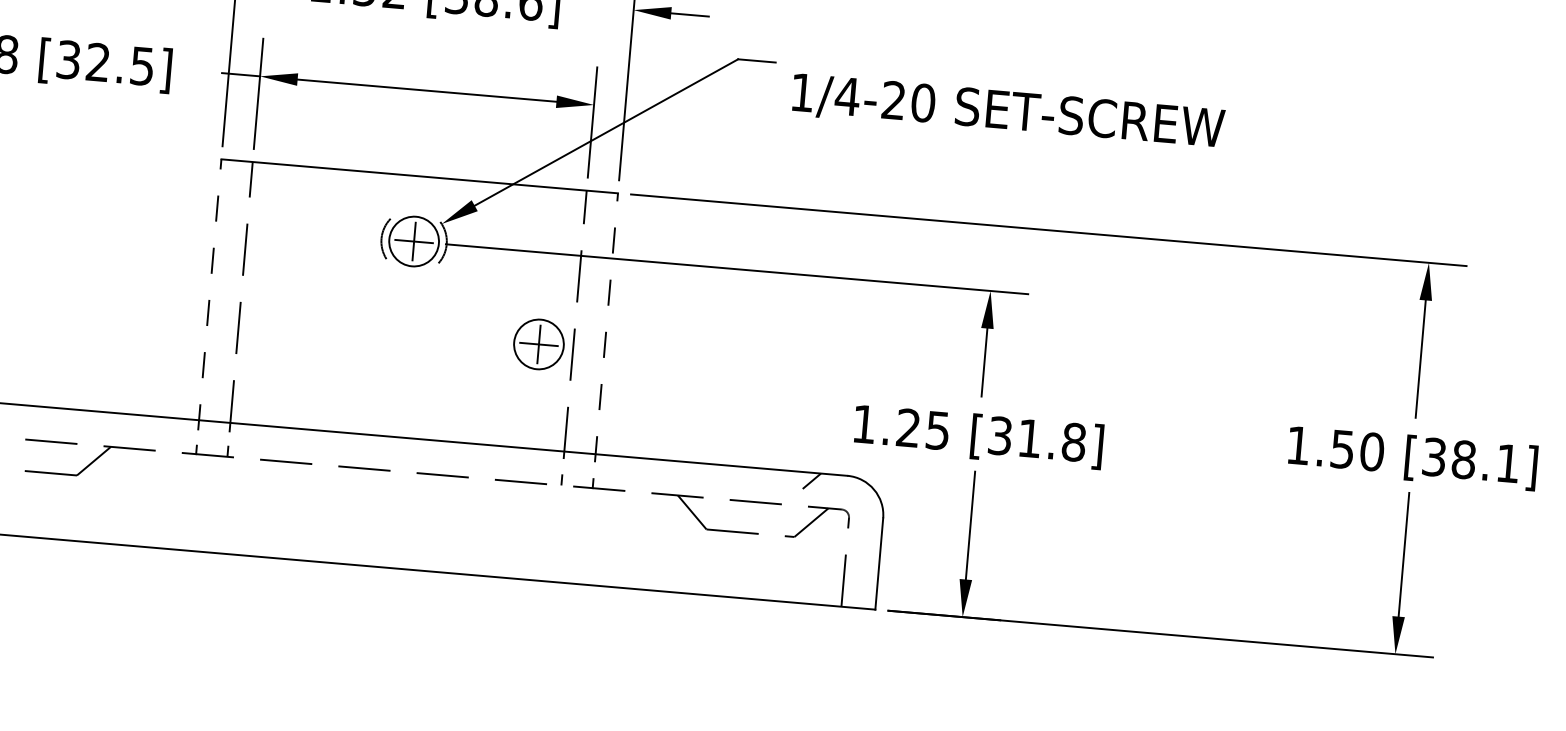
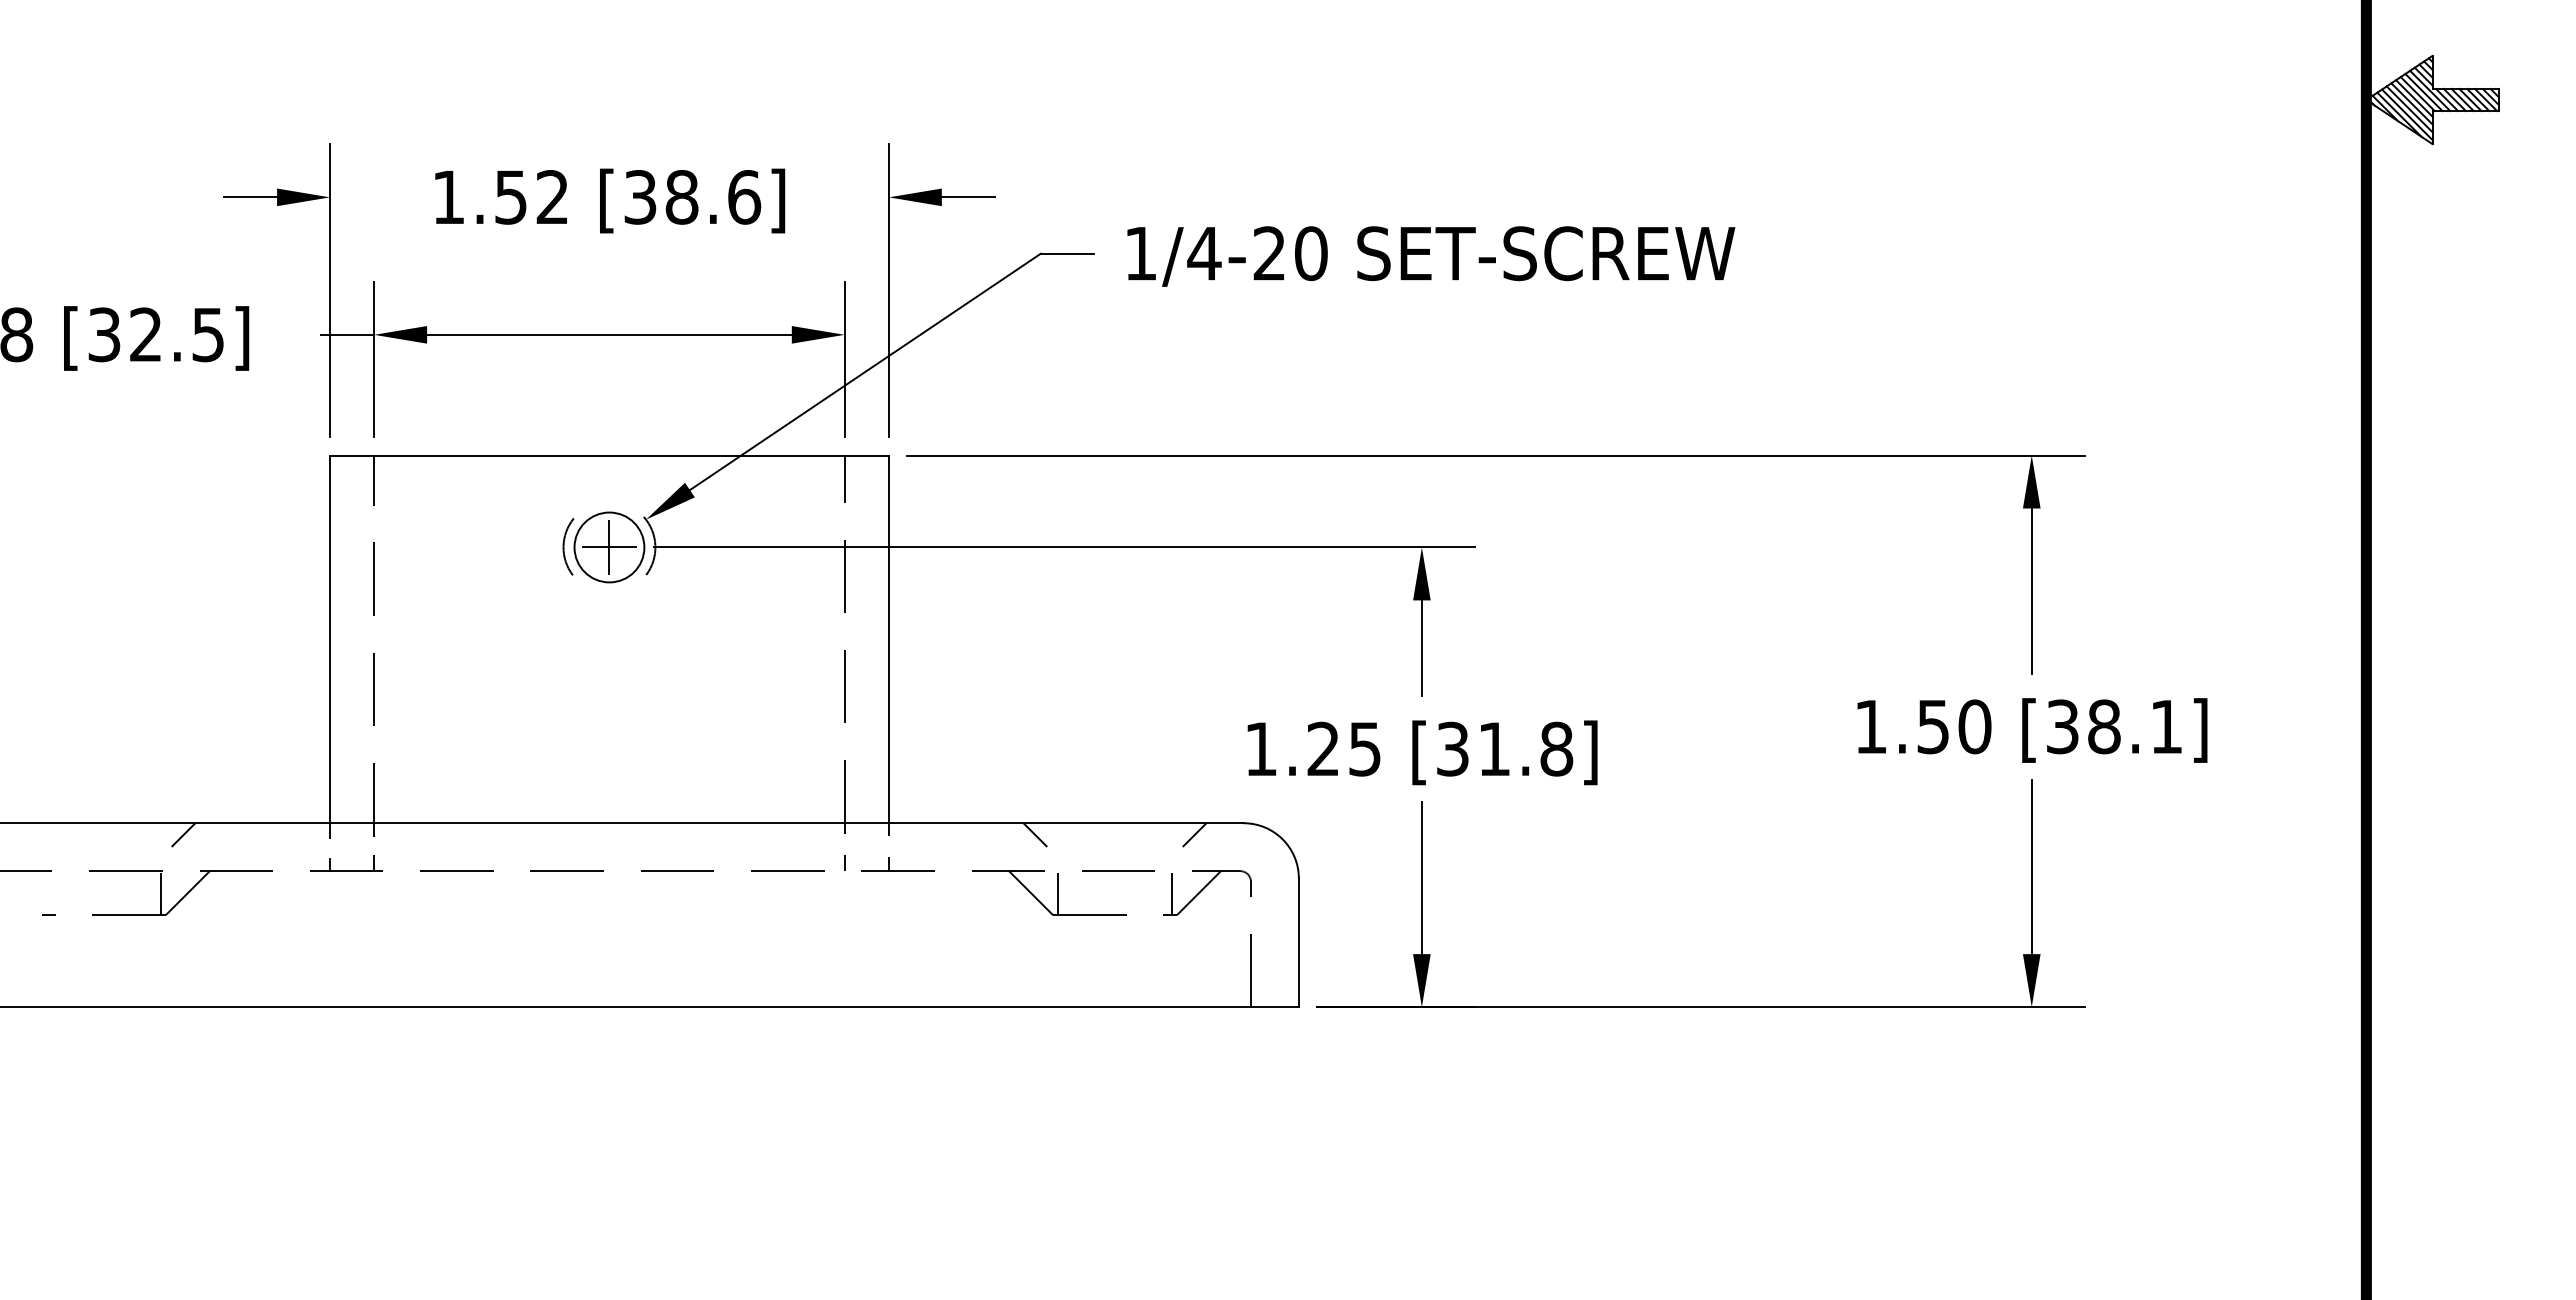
text: (1008, 112) -> (1431, 256), moved
line: (210, 294) -> (330, 646), dashed -> solid
line: (606, 328) -> (888, 645), dashed -> solid
part: (538, 344) -> (796, 676), removed
line: (94, 419) -> (183, 834), added
line: (74, 459) -> (160, 893), added
line: (698, 471) -> (1035, 834), added
line: (711, 514) -> (1058, 893), added
line: (792, 521) -> (1172, 893), added

